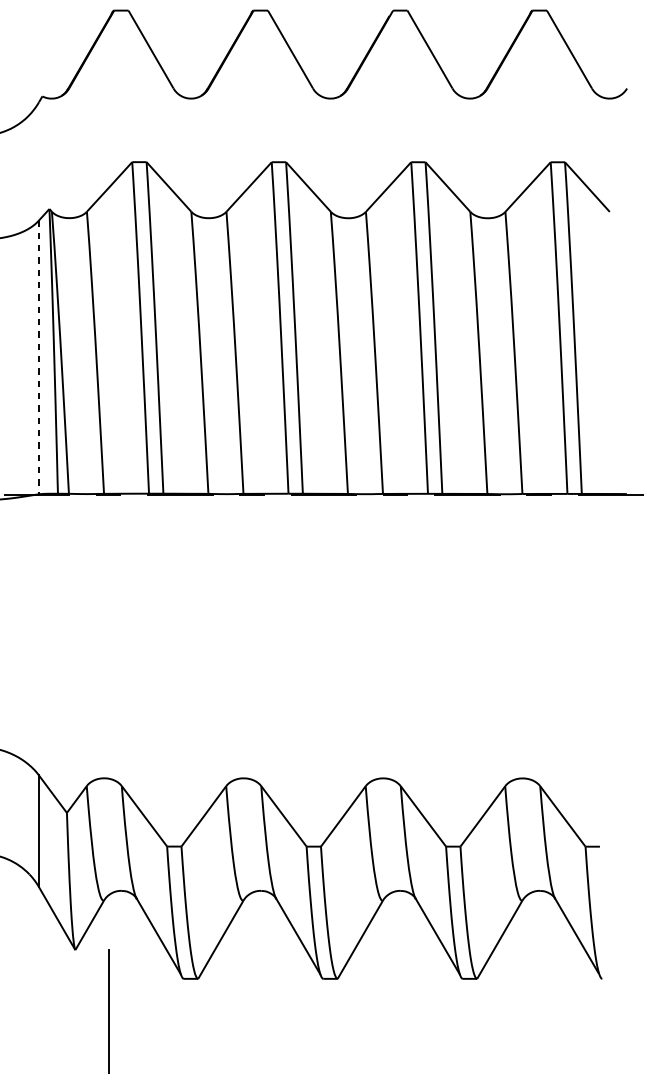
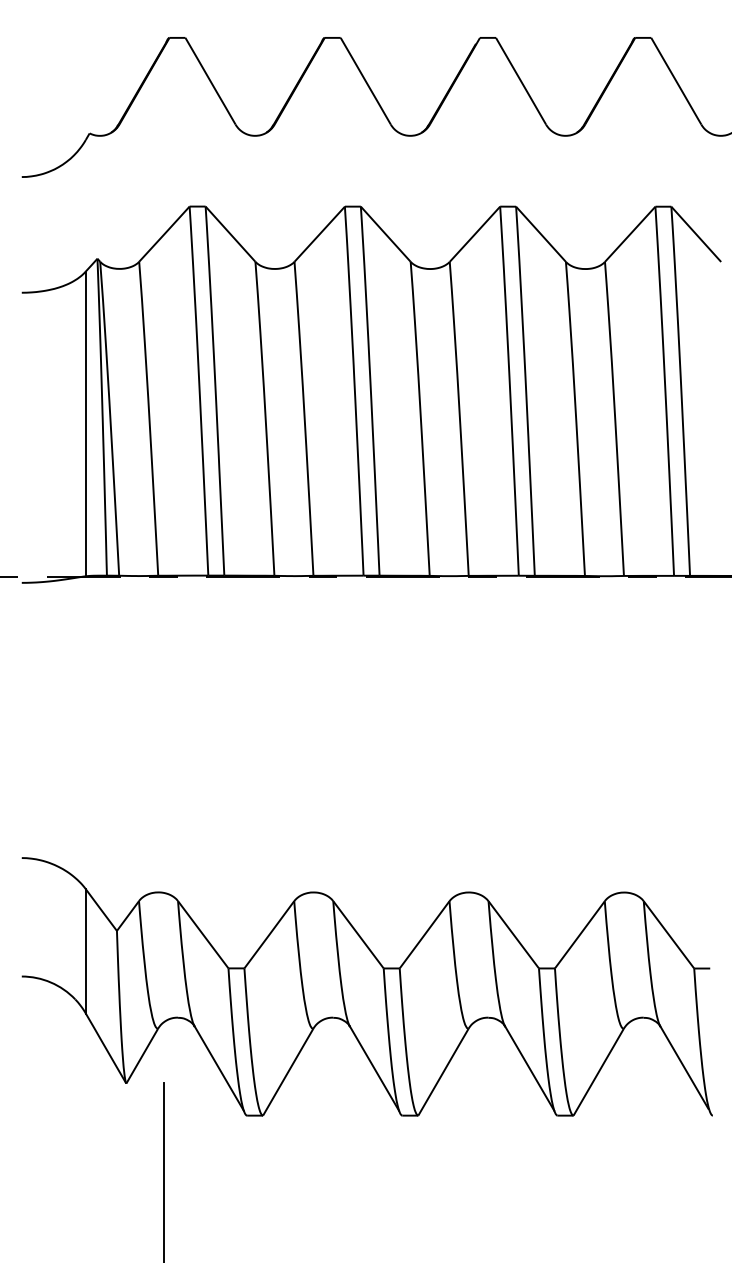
line: (38, 357) -> (85, 424), dashed -> solid

